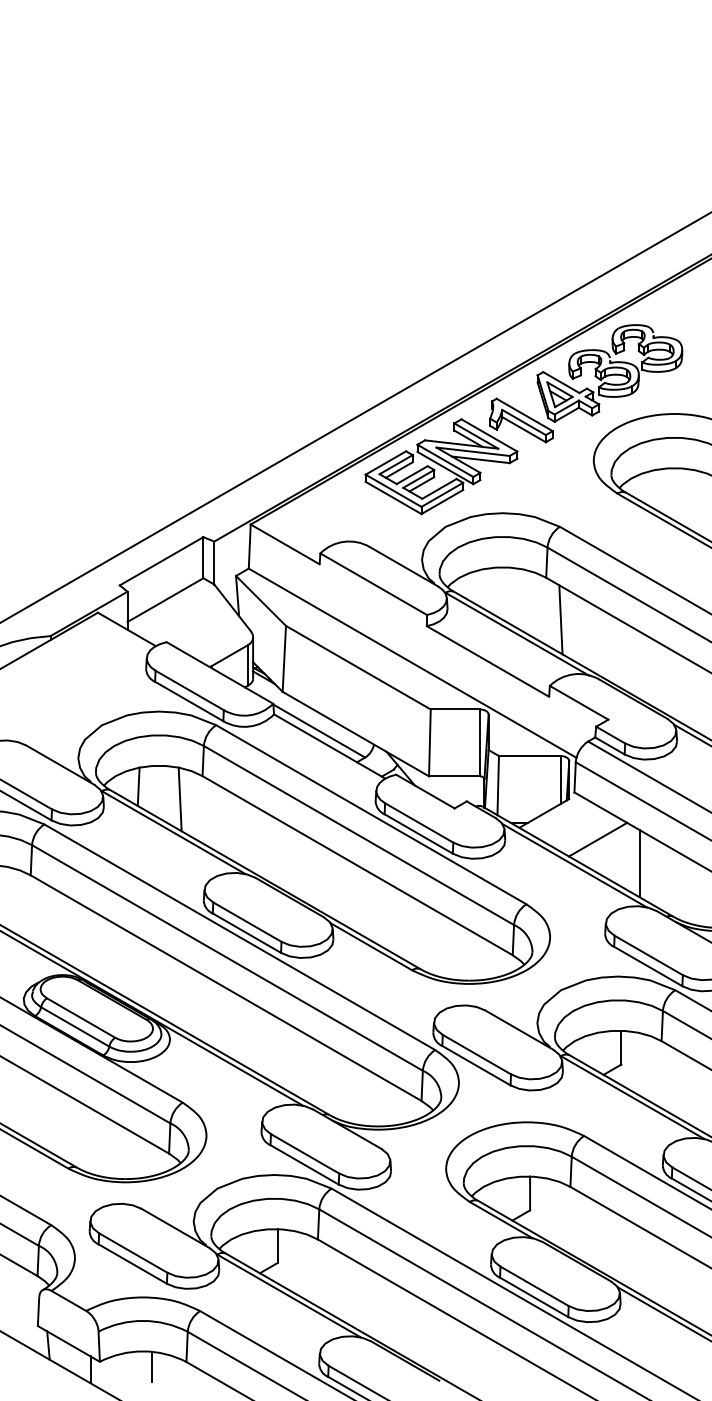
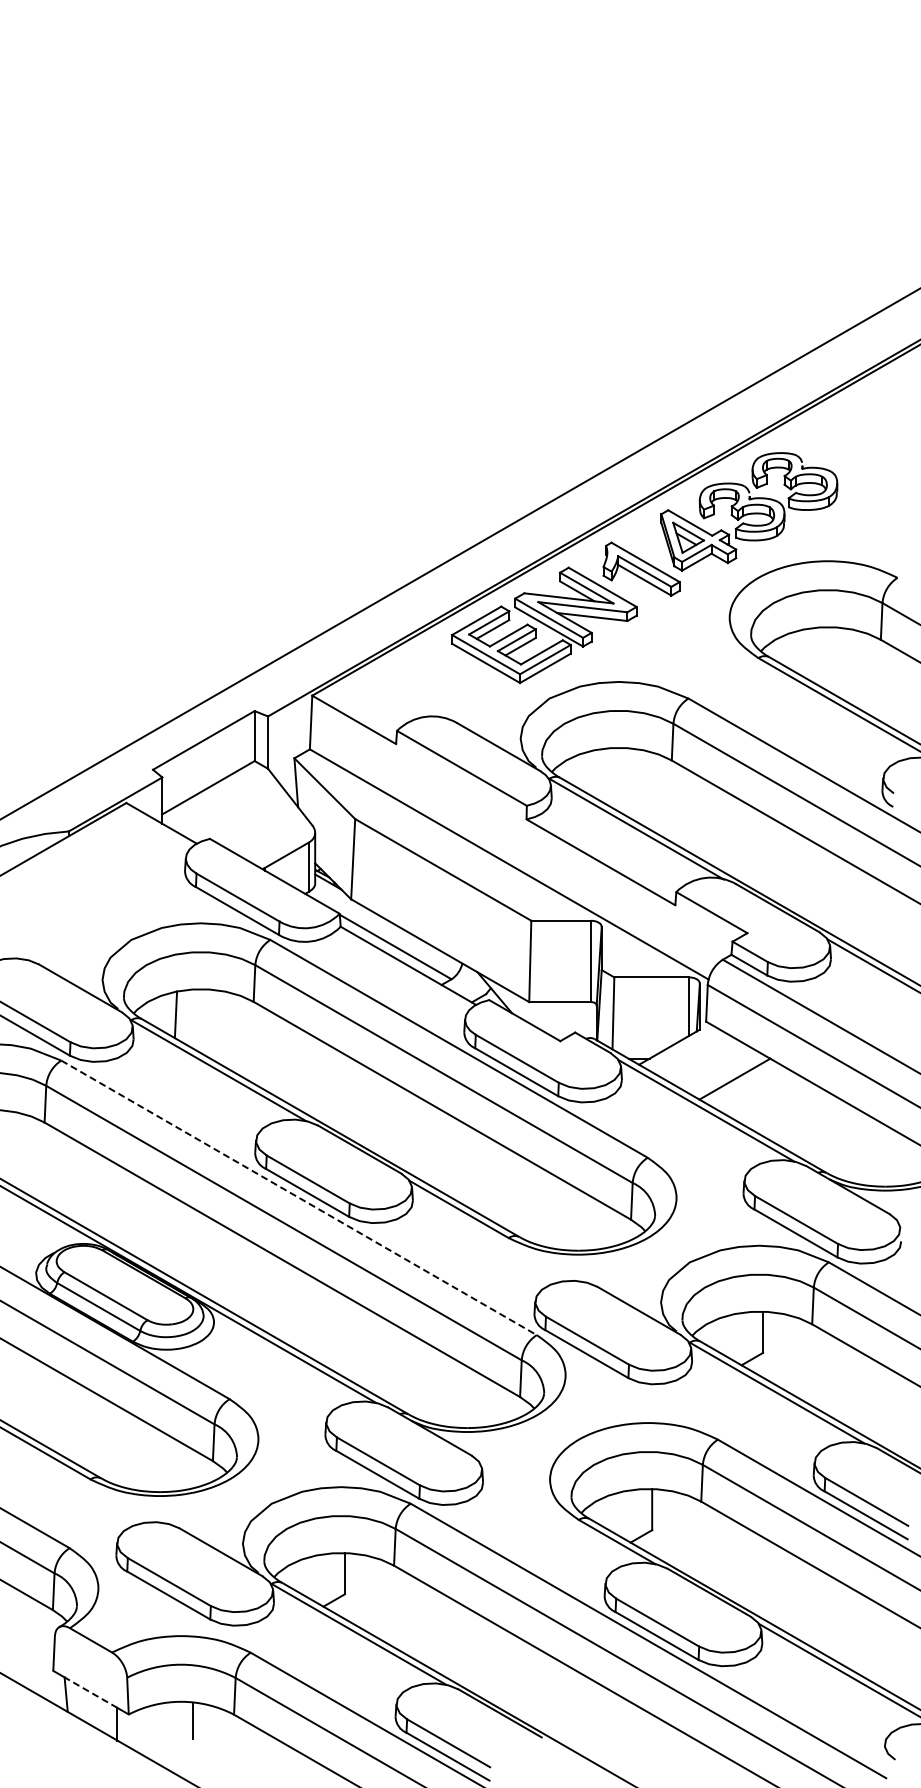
line: (560, 619) -> (689, 811), removed
line: (180, 798) -> (226, 1029), removed
line: (639, 863) -> (785, 1108), removed
line: (240, 936) -> (299, 1197), solid -> dashed
line: (69, 1343) -> (91, 1692), solid -> dashed

